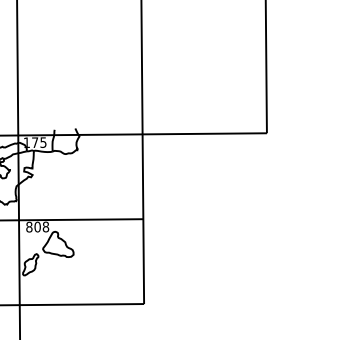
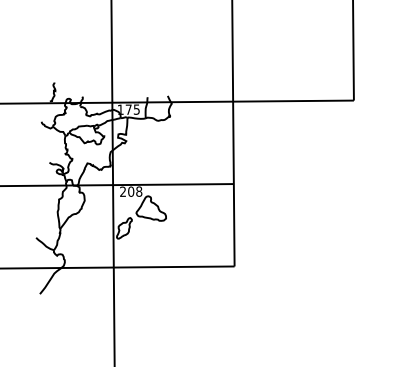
text: (29, 226) -> (123, 191), 808 -> 208

